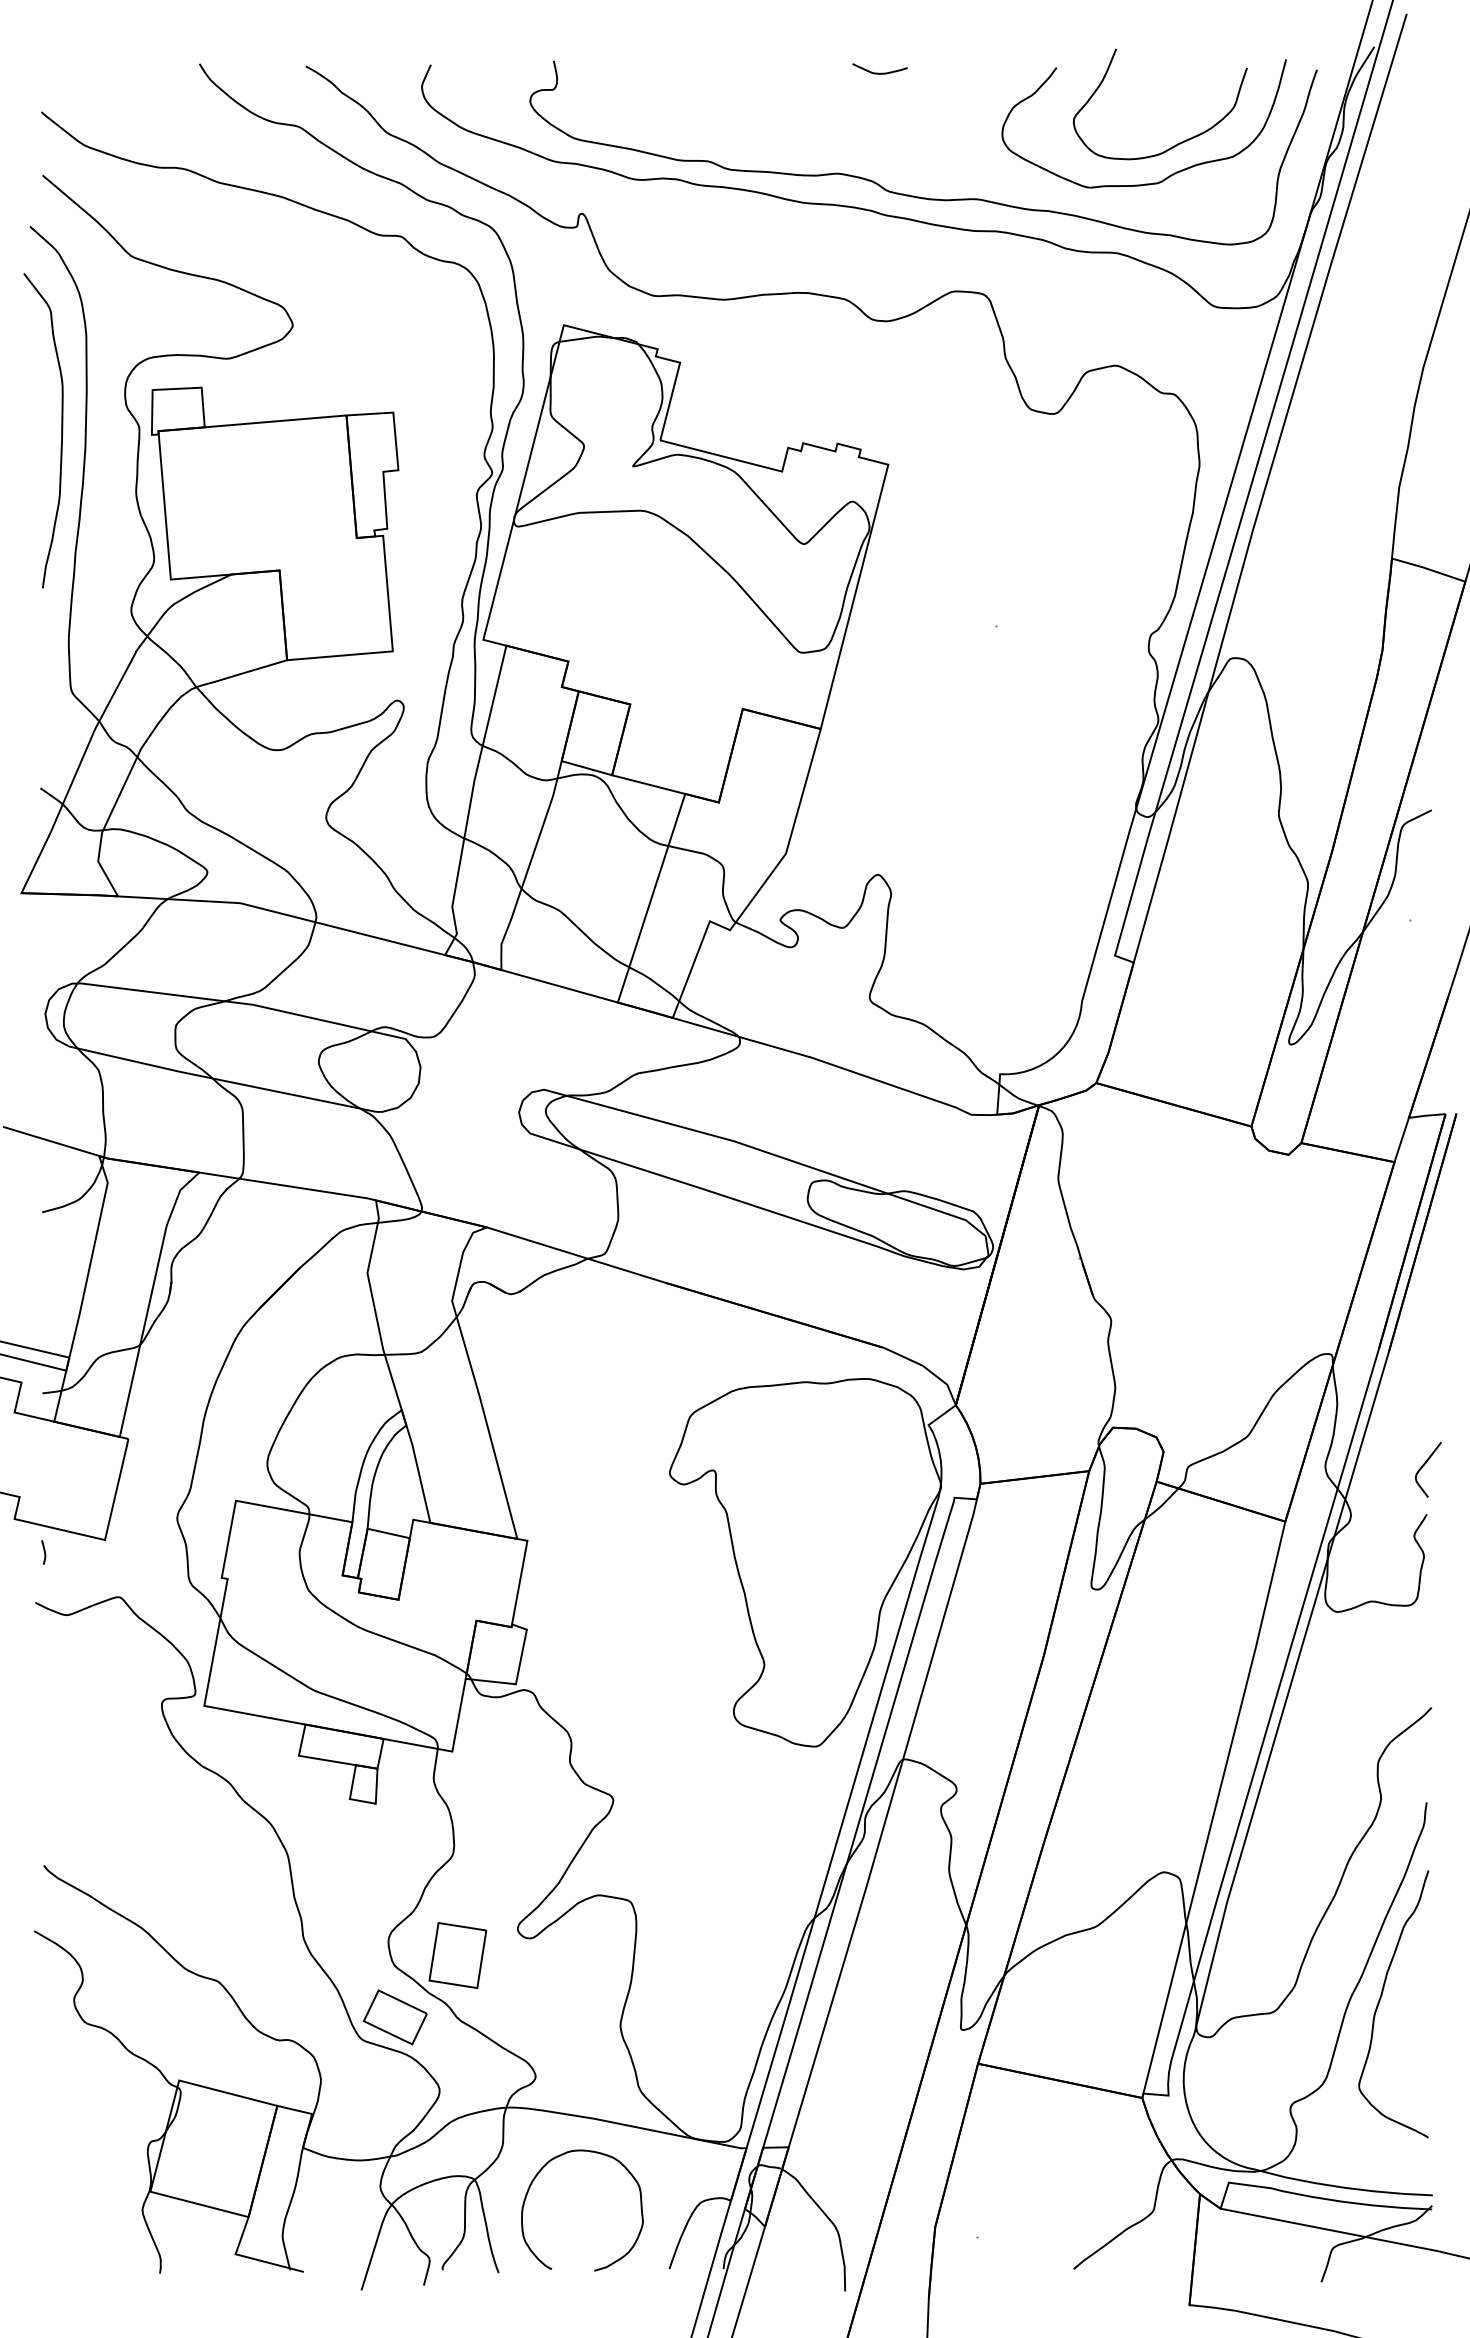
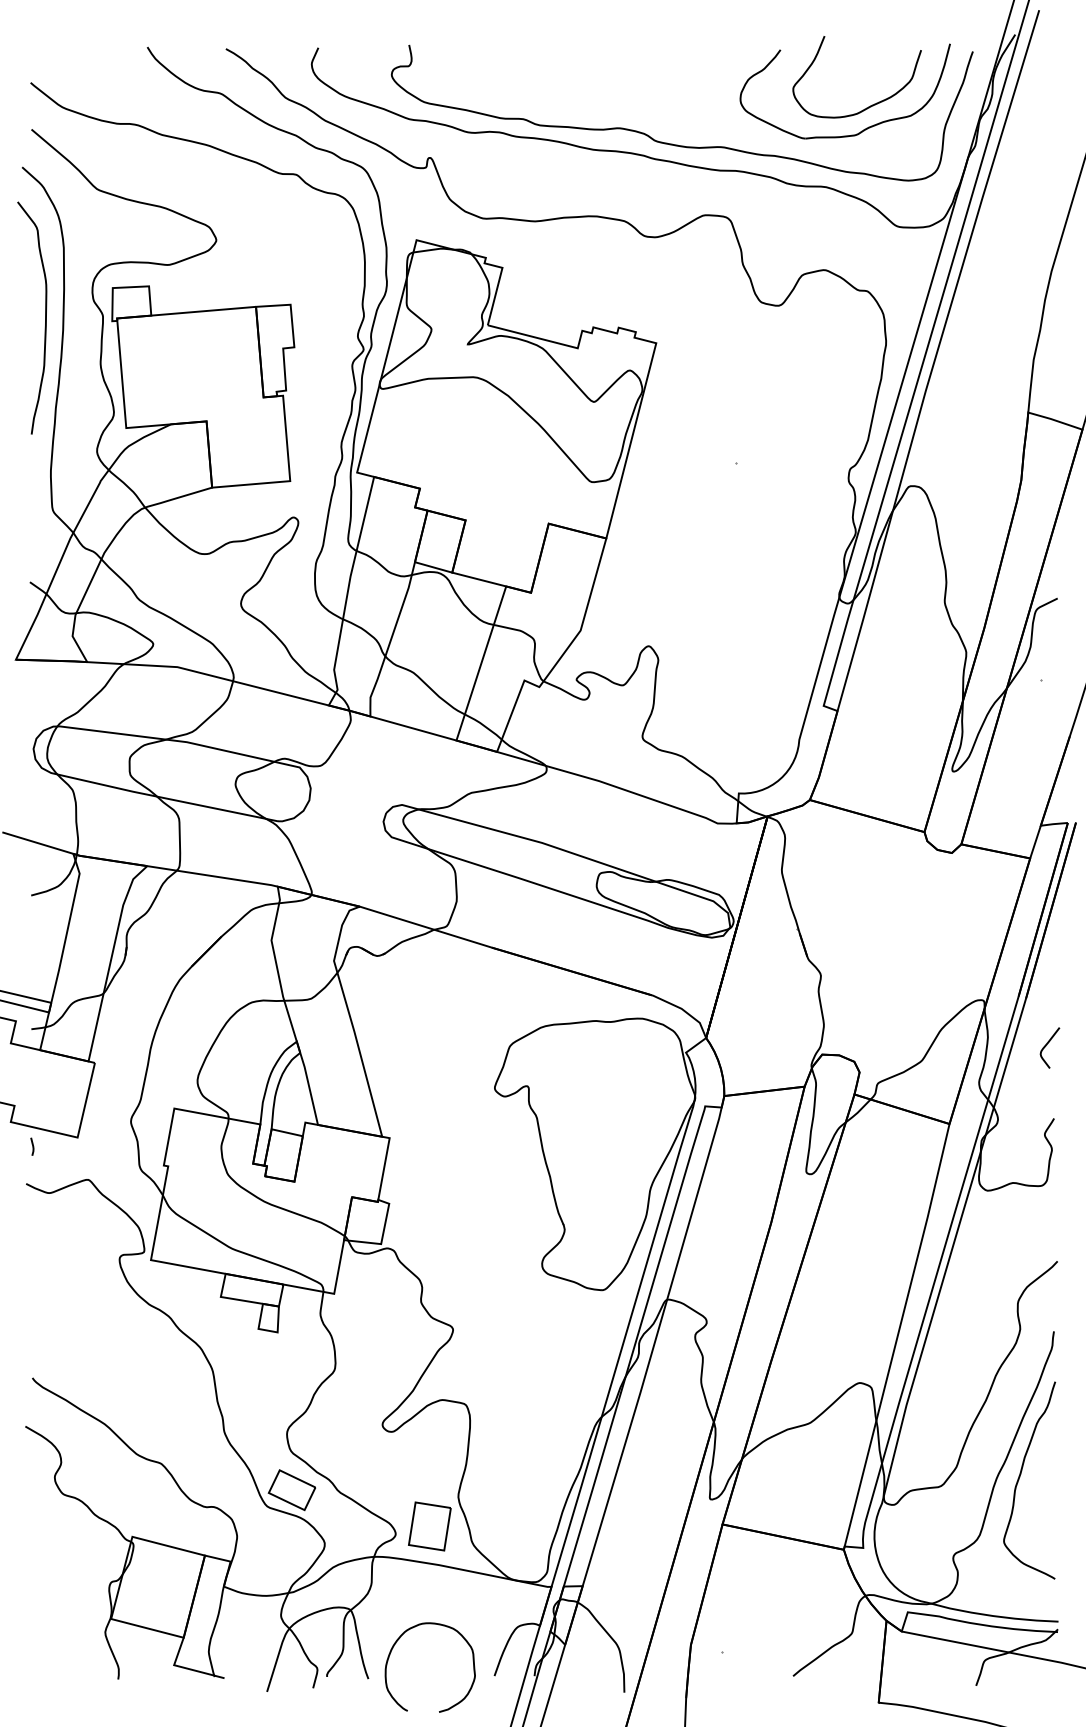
curve: (878, 72) -> (649, 53), removed
curve: (1424, 1465) -> (1047, 1044), moved
part: (457, 1955) -> (429, 1526), moved
curve: (534, 2180) -> (394, 1645), moved

